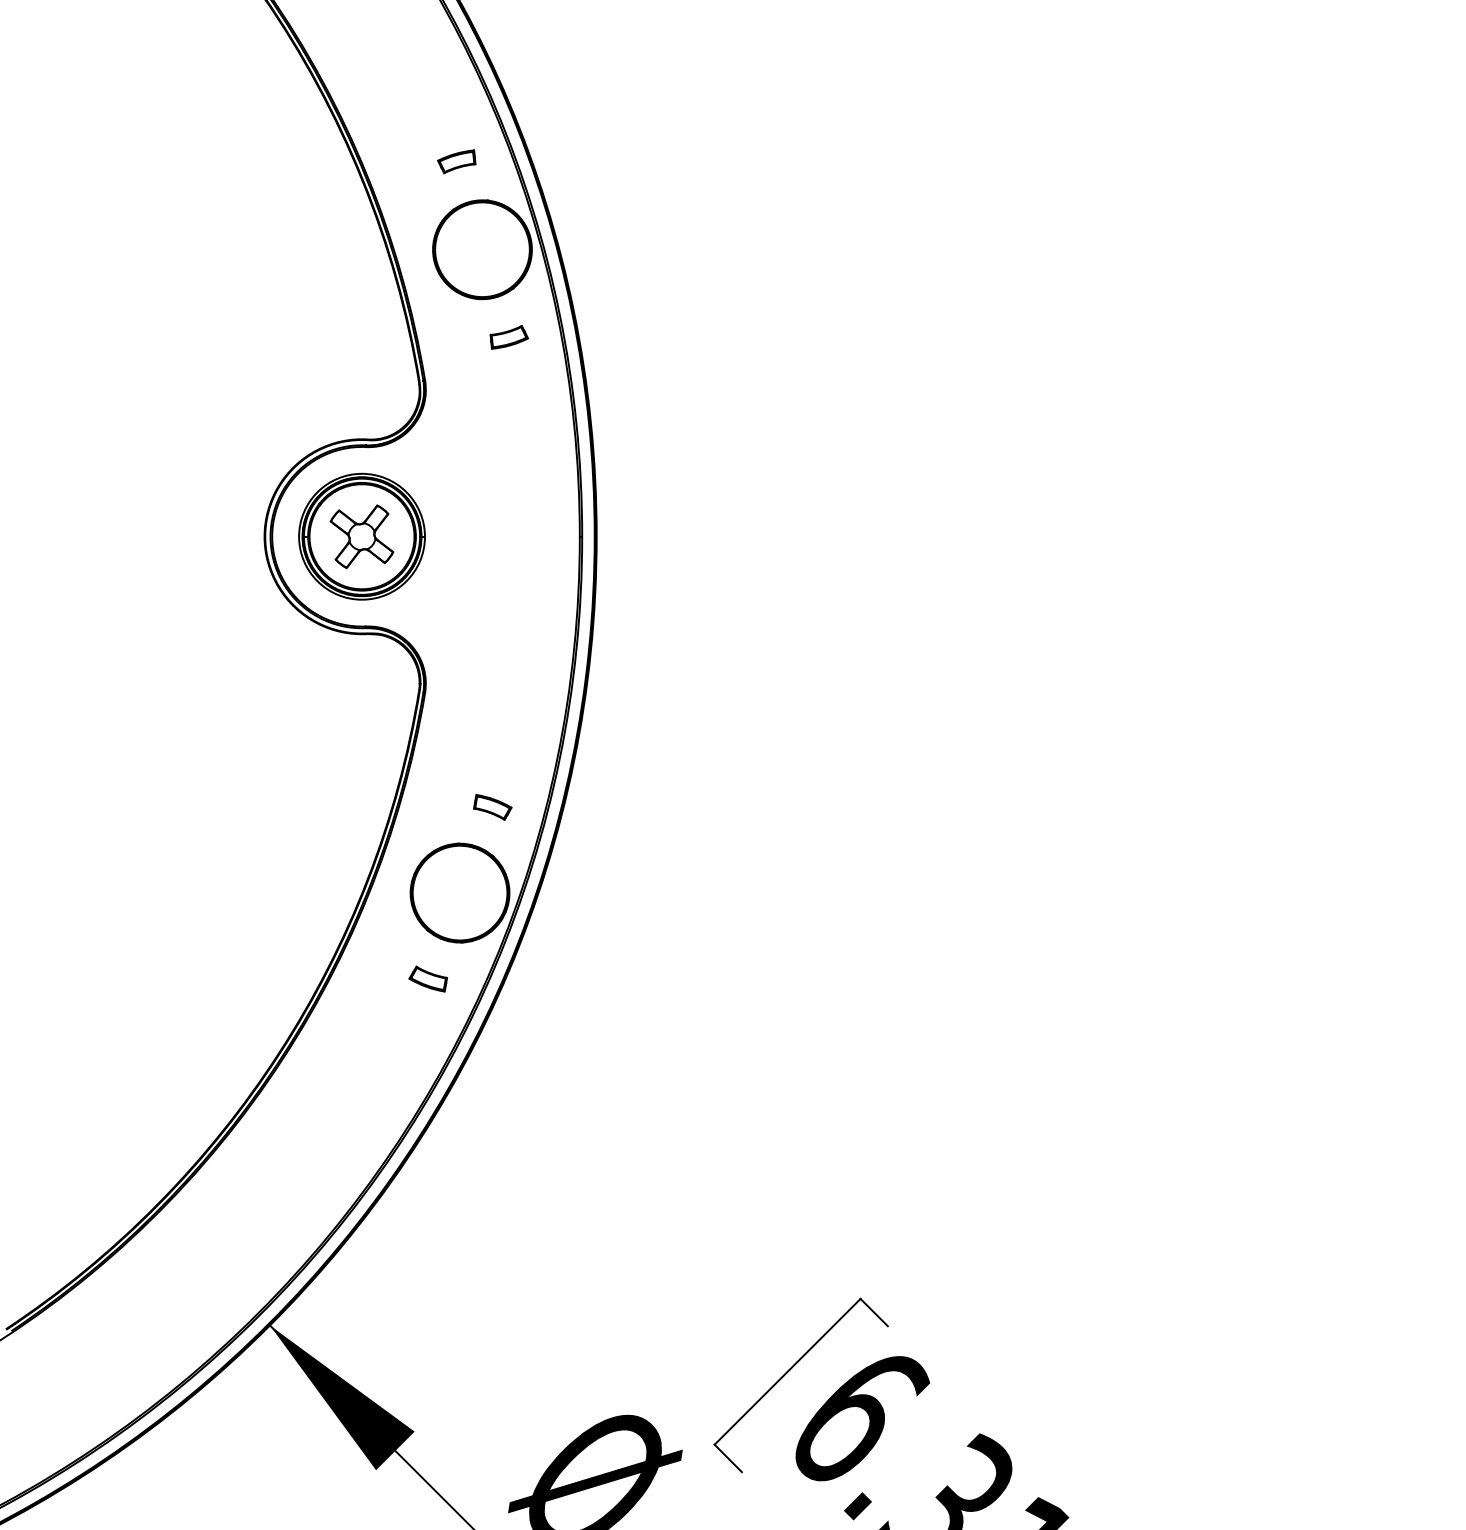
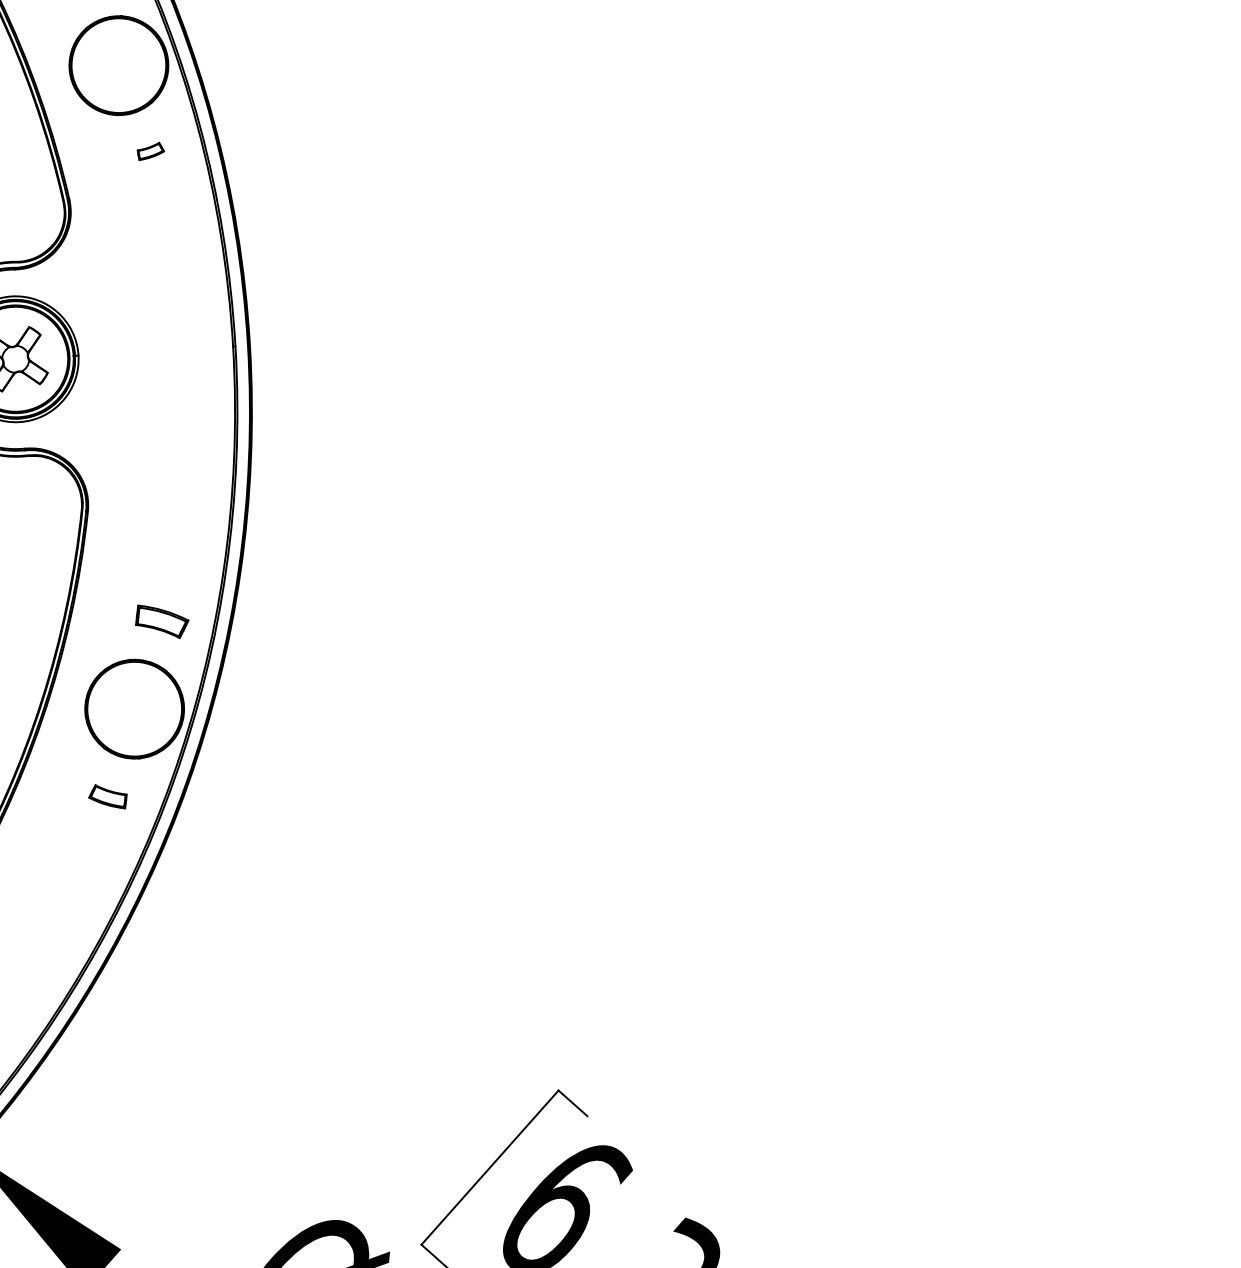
part: (509, 336) -> (151, 150), size x0.7
part: (492, 807) -> (161, 621), size x1.4

